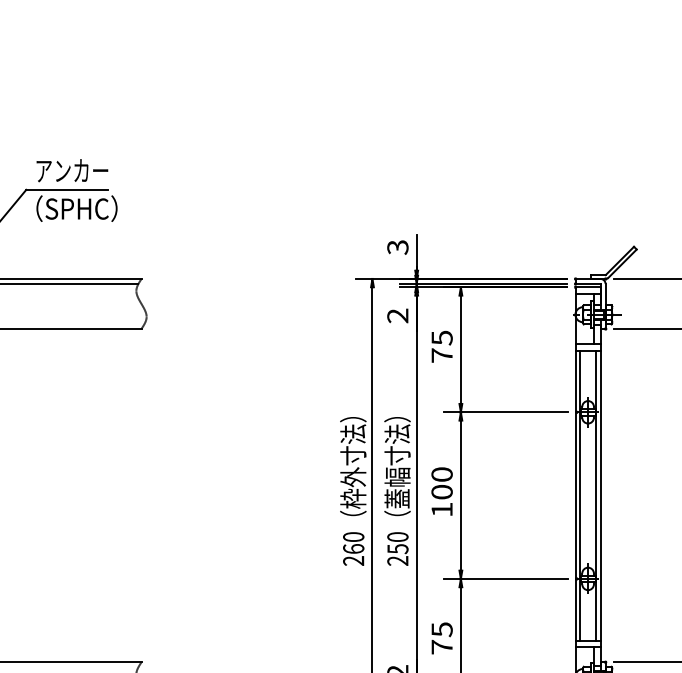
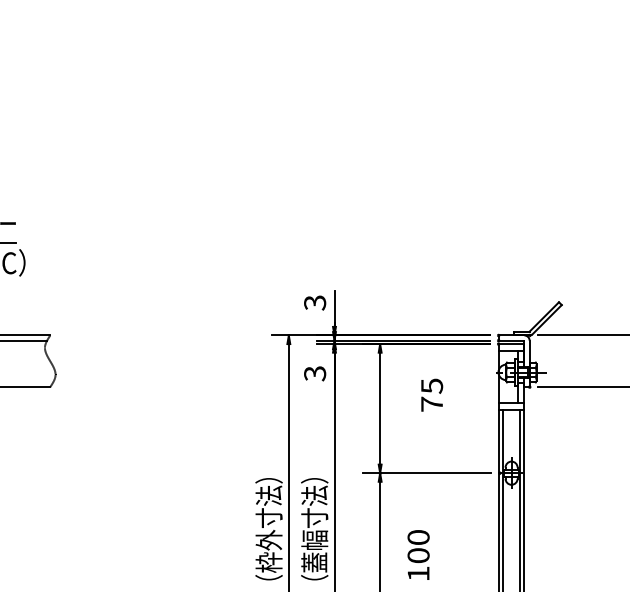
text: (397, 315) -> (314, 373), 2 -> 3
text: (441, 346) -> (431, 394), moved
text: (441, 491) -> (417, 554), moved

